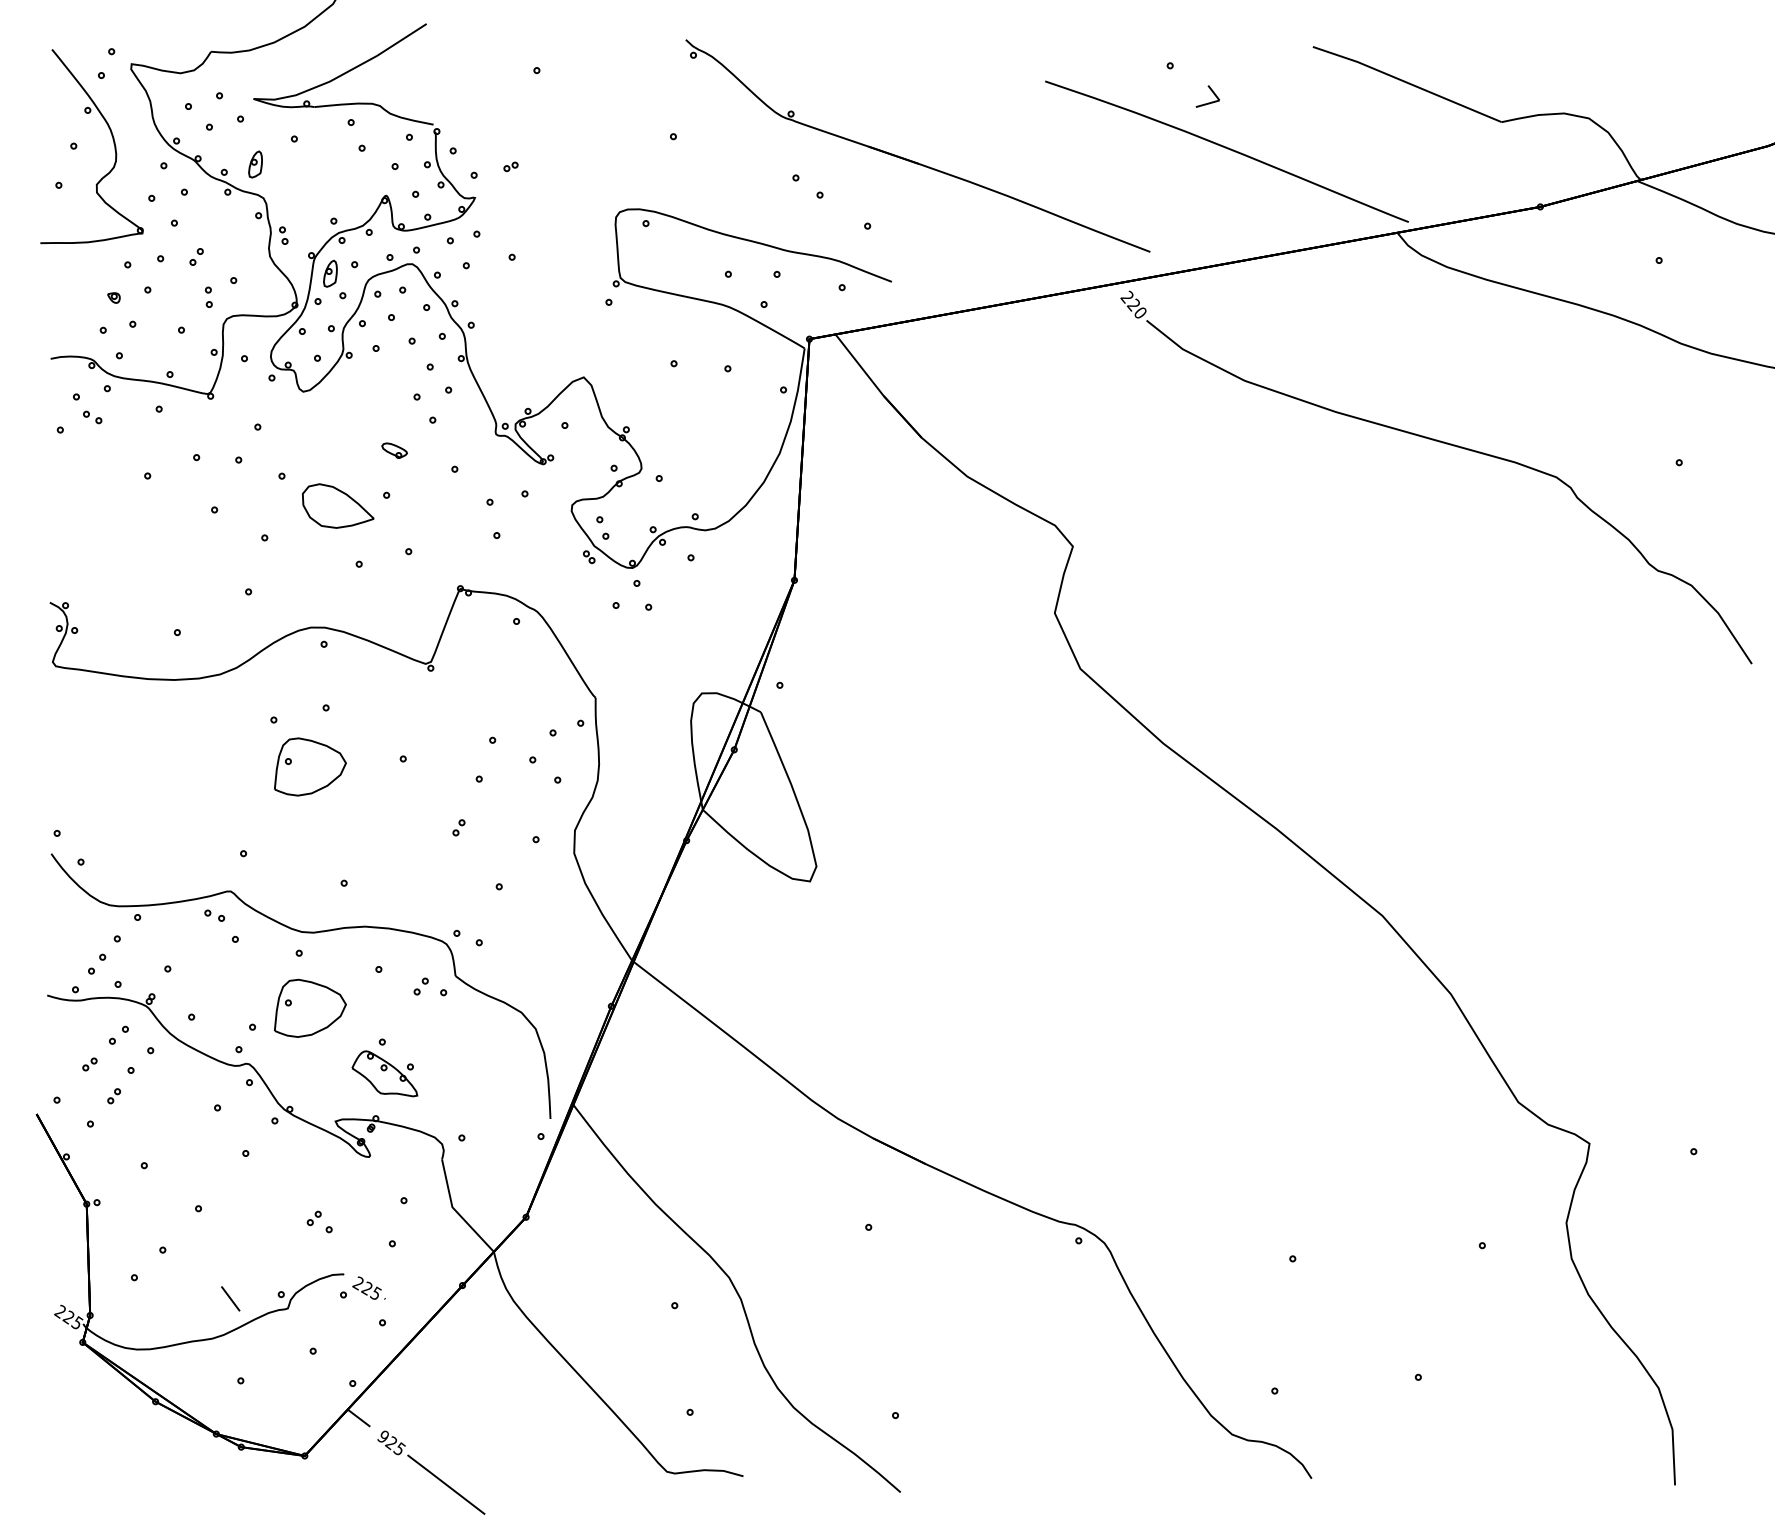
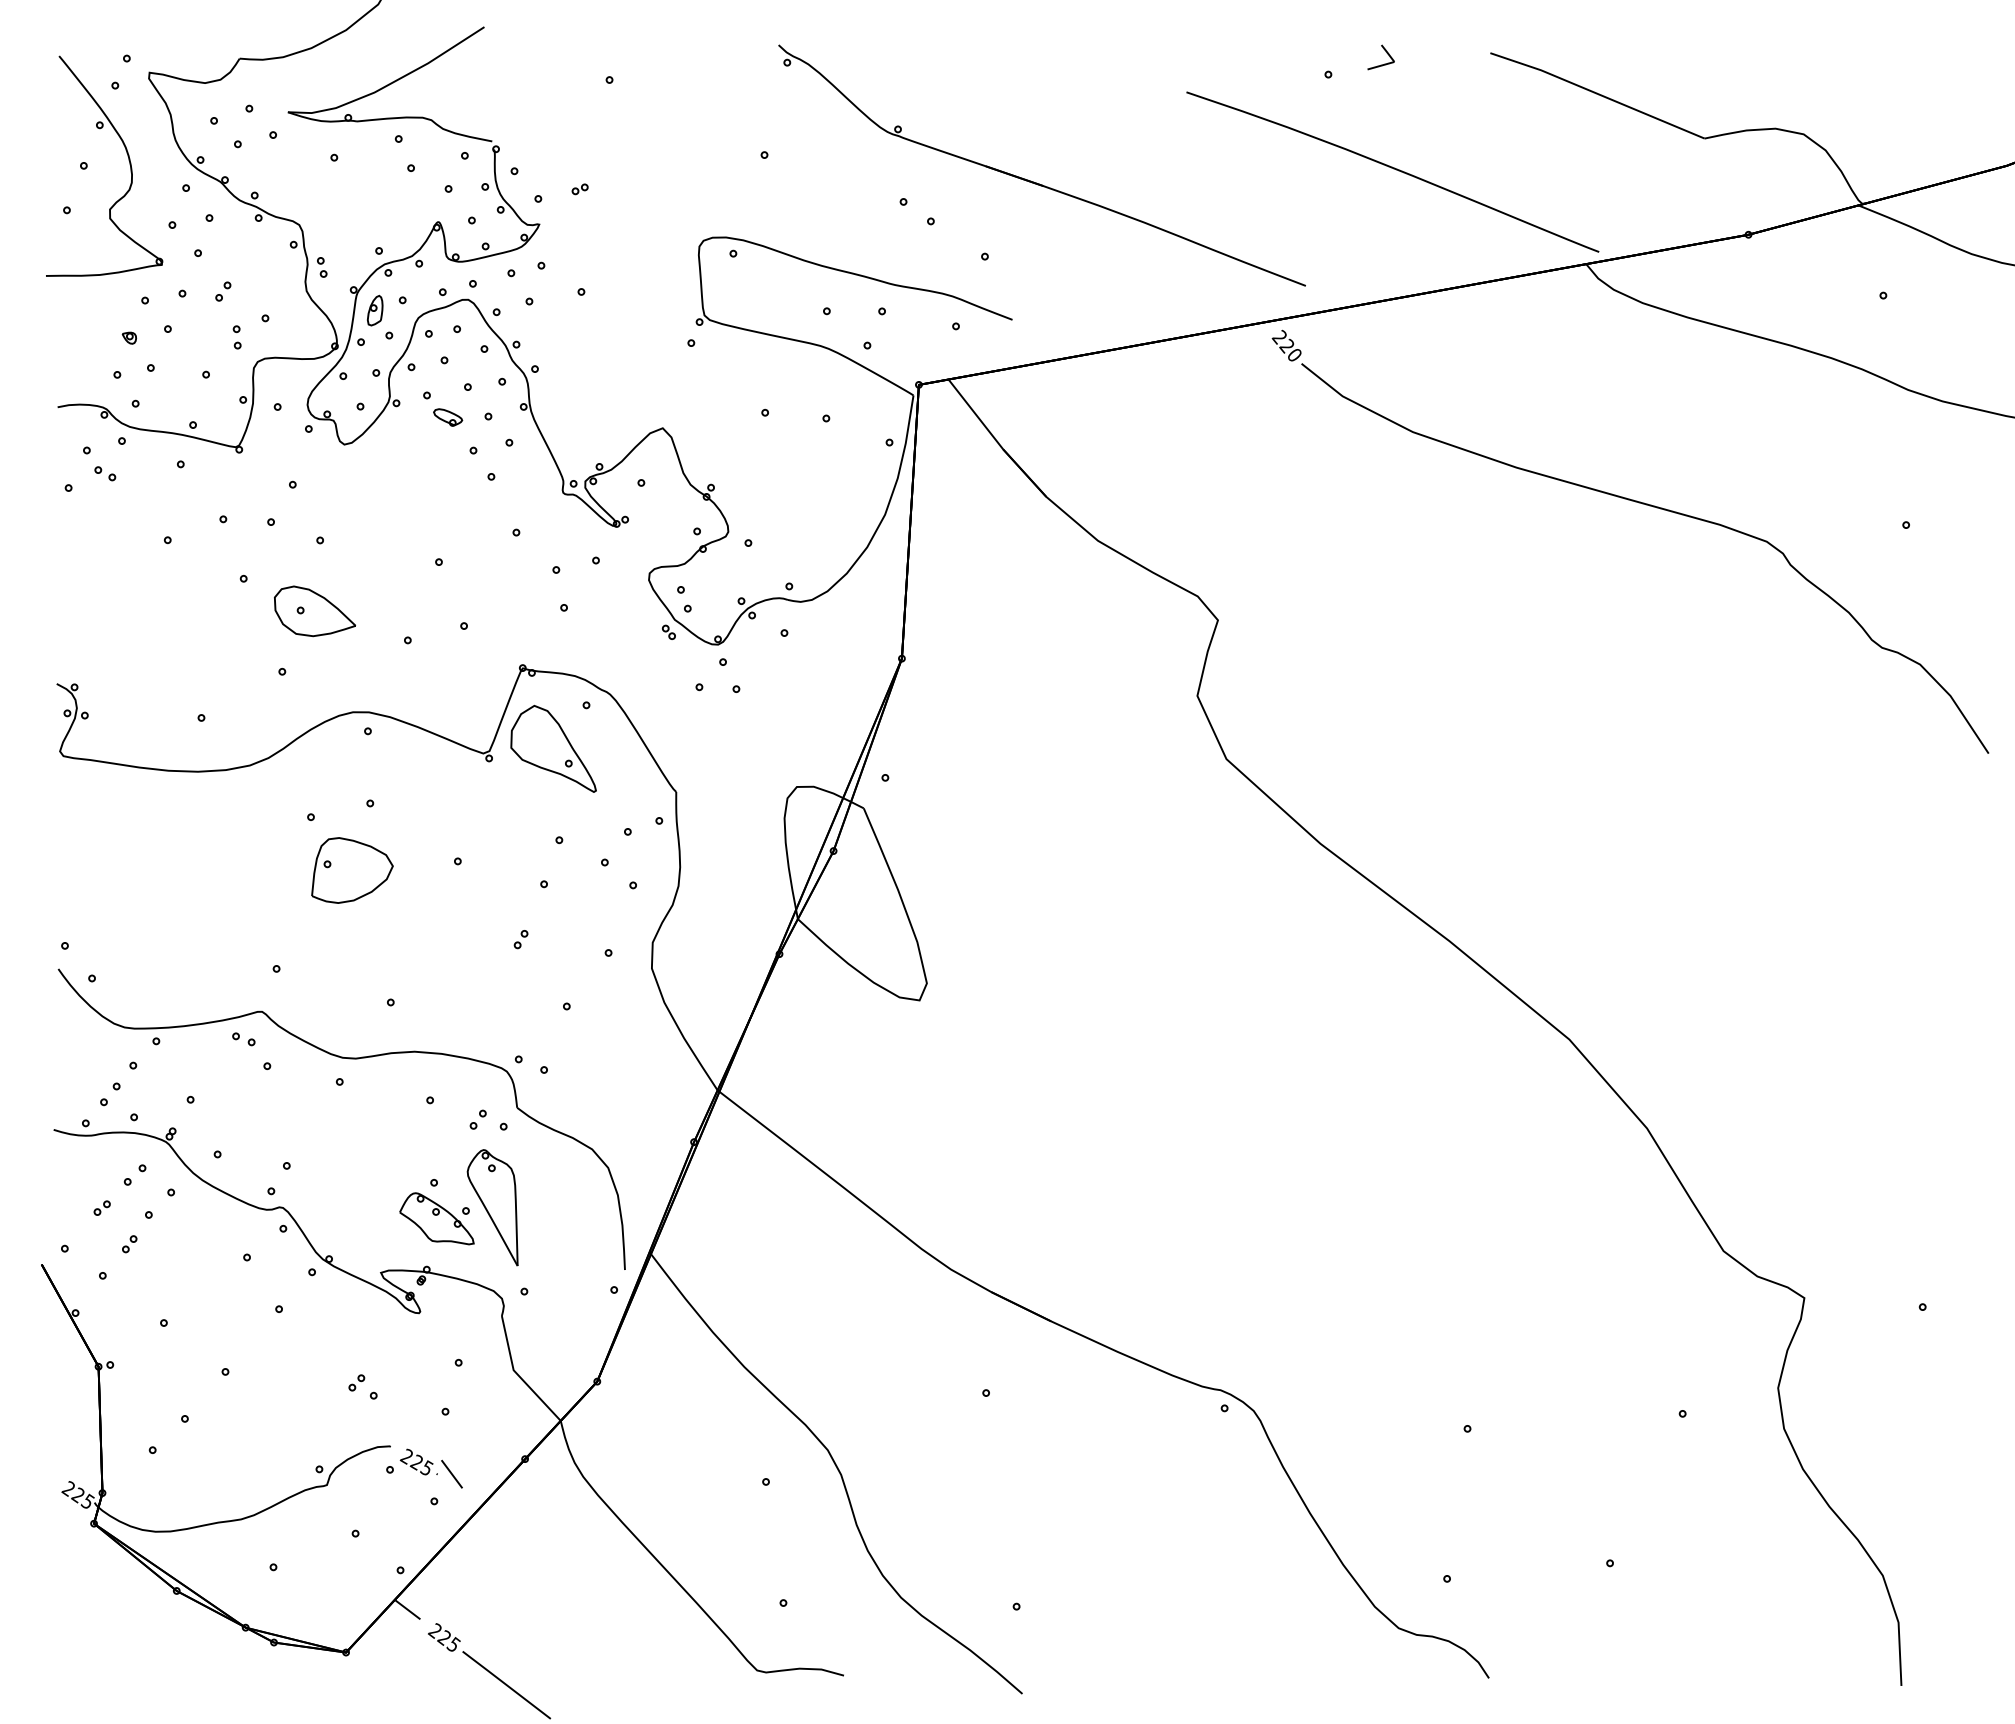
part: (1207, 102) -> (1380, 64), moved
part: (255, 164) -> (290, 186), removed
part: (395, 450) -> (448, 417), moved
part: (337, 506) -> (314, 611), moved
part: (487, 659) -> (553, 748), added
part: (310, 1008) -> (352, 1144), removed
part: (433, 1063) -> (492, 1207), added
line: (230, 1298) -> (451, 1473), moved
text: (381, 1436) -> (433, 1630), 925 -> 225

